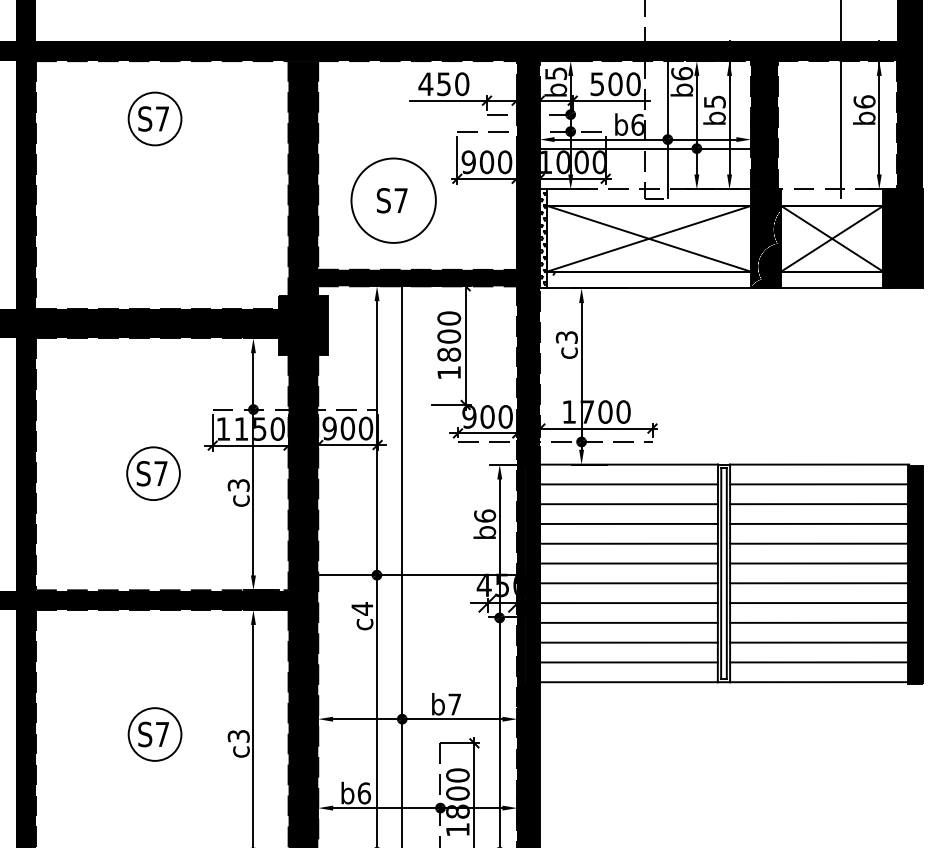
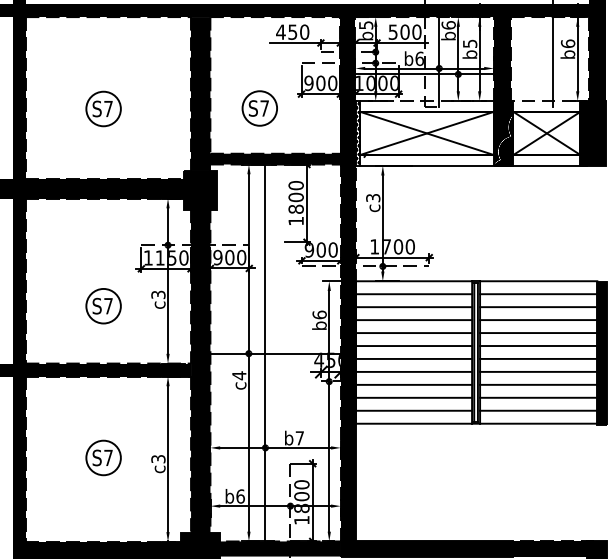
part: (154, 118) -> (103, 108), moved
circle: (393, 200) -> (259, 108), size x0.62
part: (153, 474) -> (103, 306), moved

